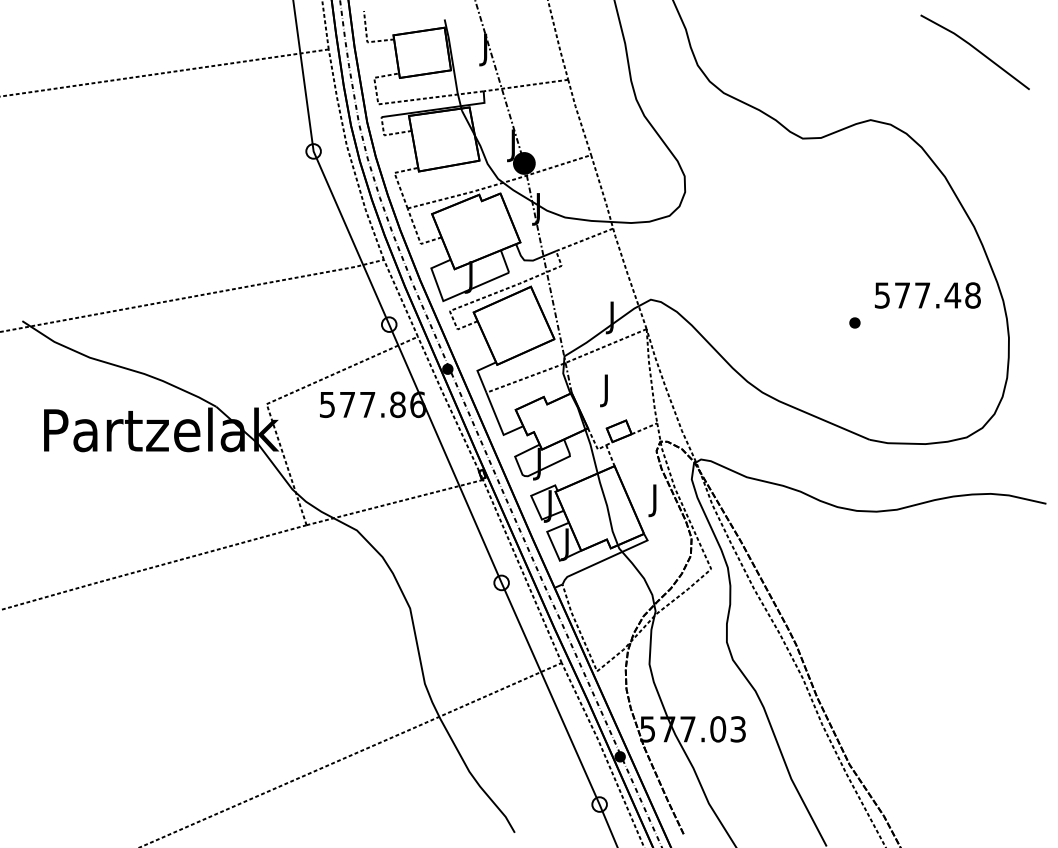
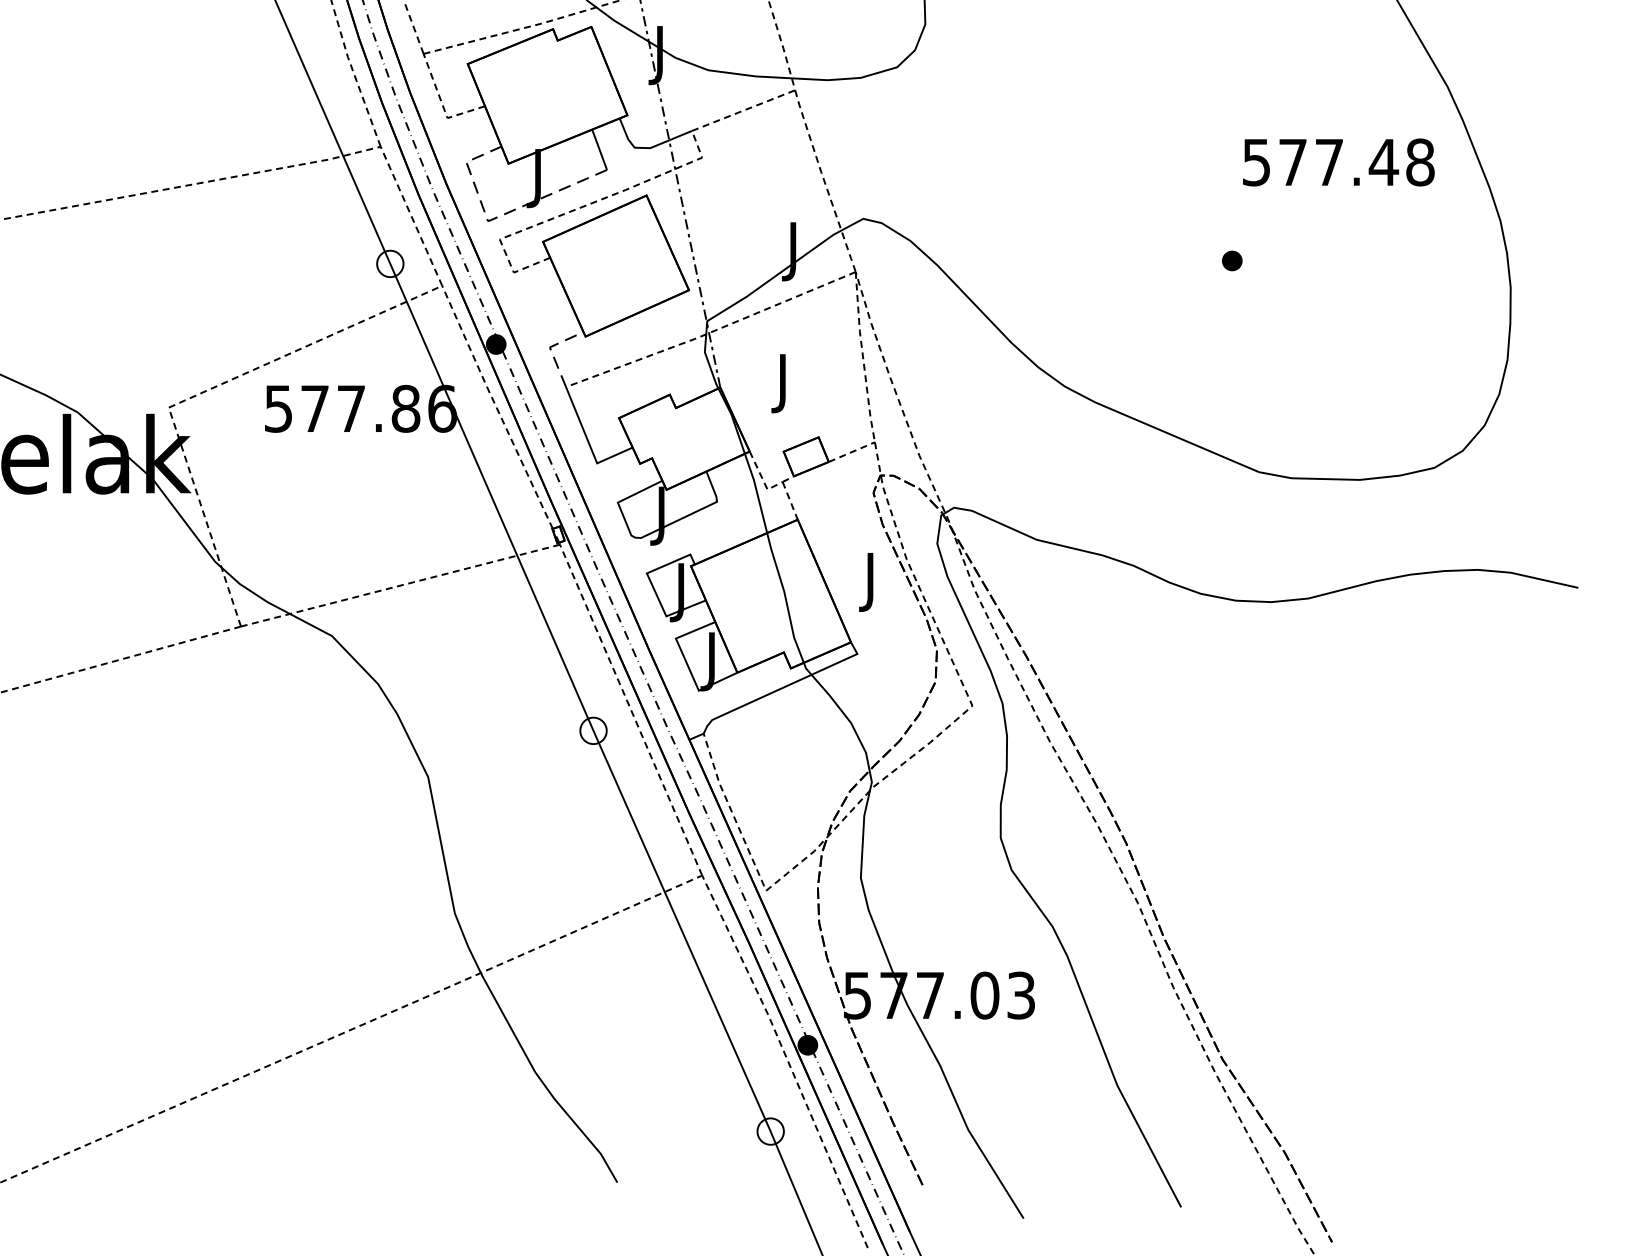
text: (927, 295) -> (1338, 162), moved
line: (448, 298) -> (497, 216), solid -> dashed
line: (477, 371) -> (549, 348), solid -> dashed

